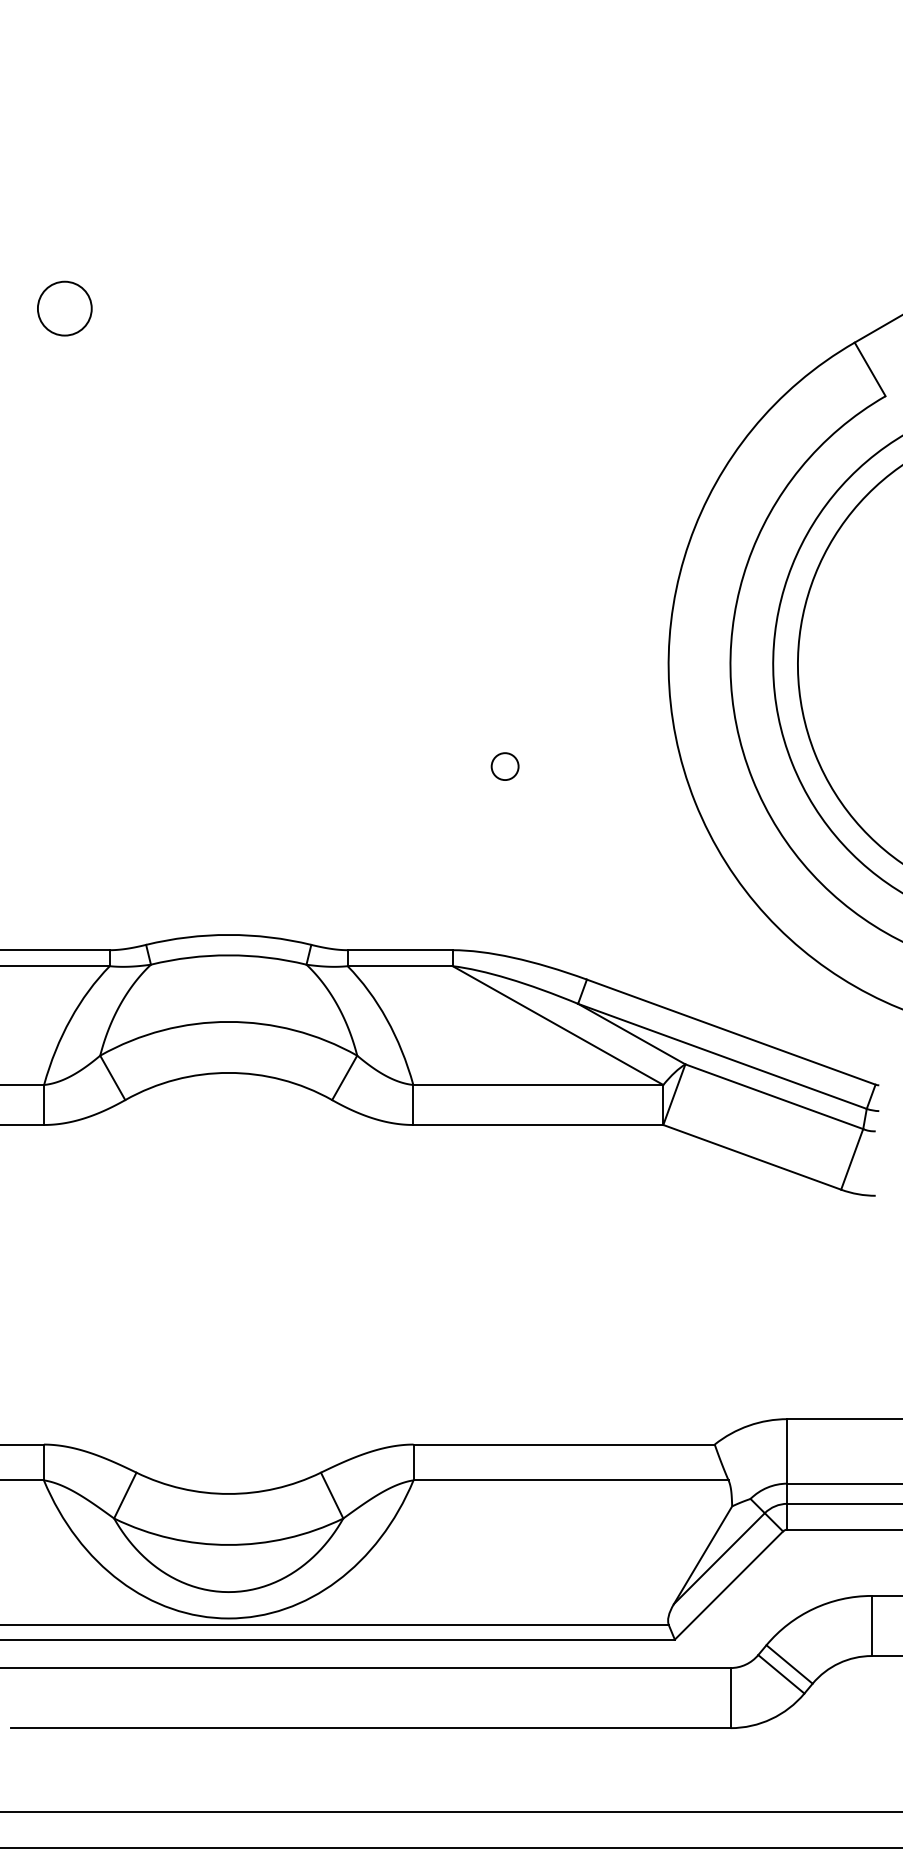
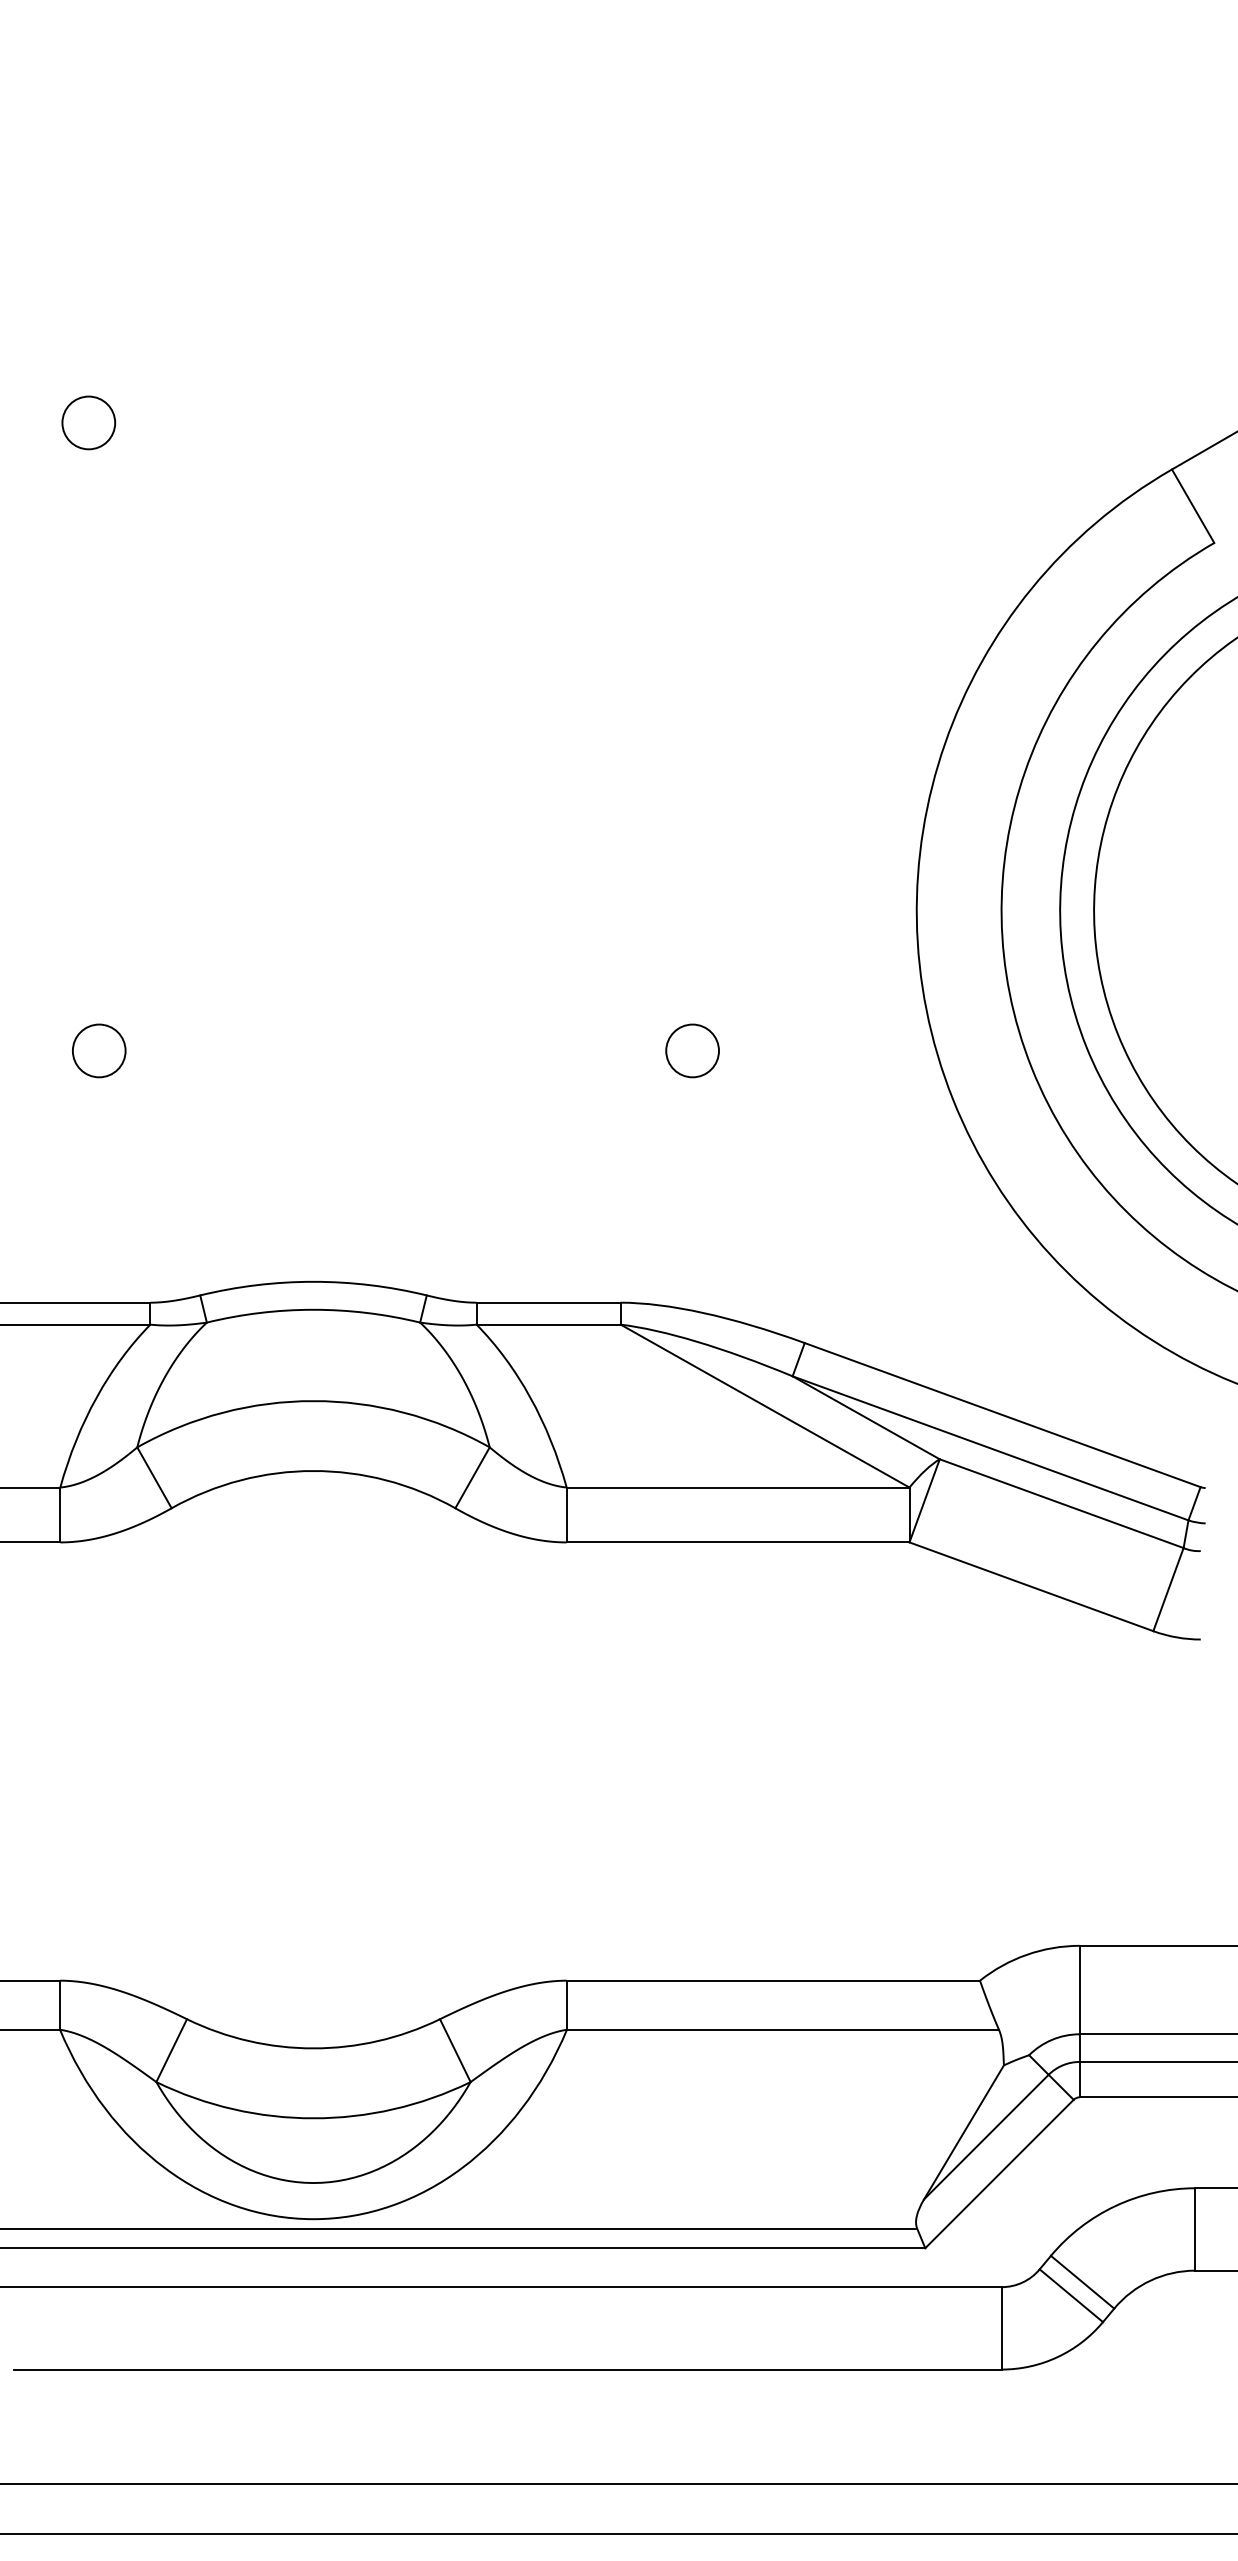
circle: (64, 308) -> (88, 422), size x0.71
circle: (72, 766) -> (99, 1050), added
circle: (505, 766) -> (692, 1050), size x1.43

